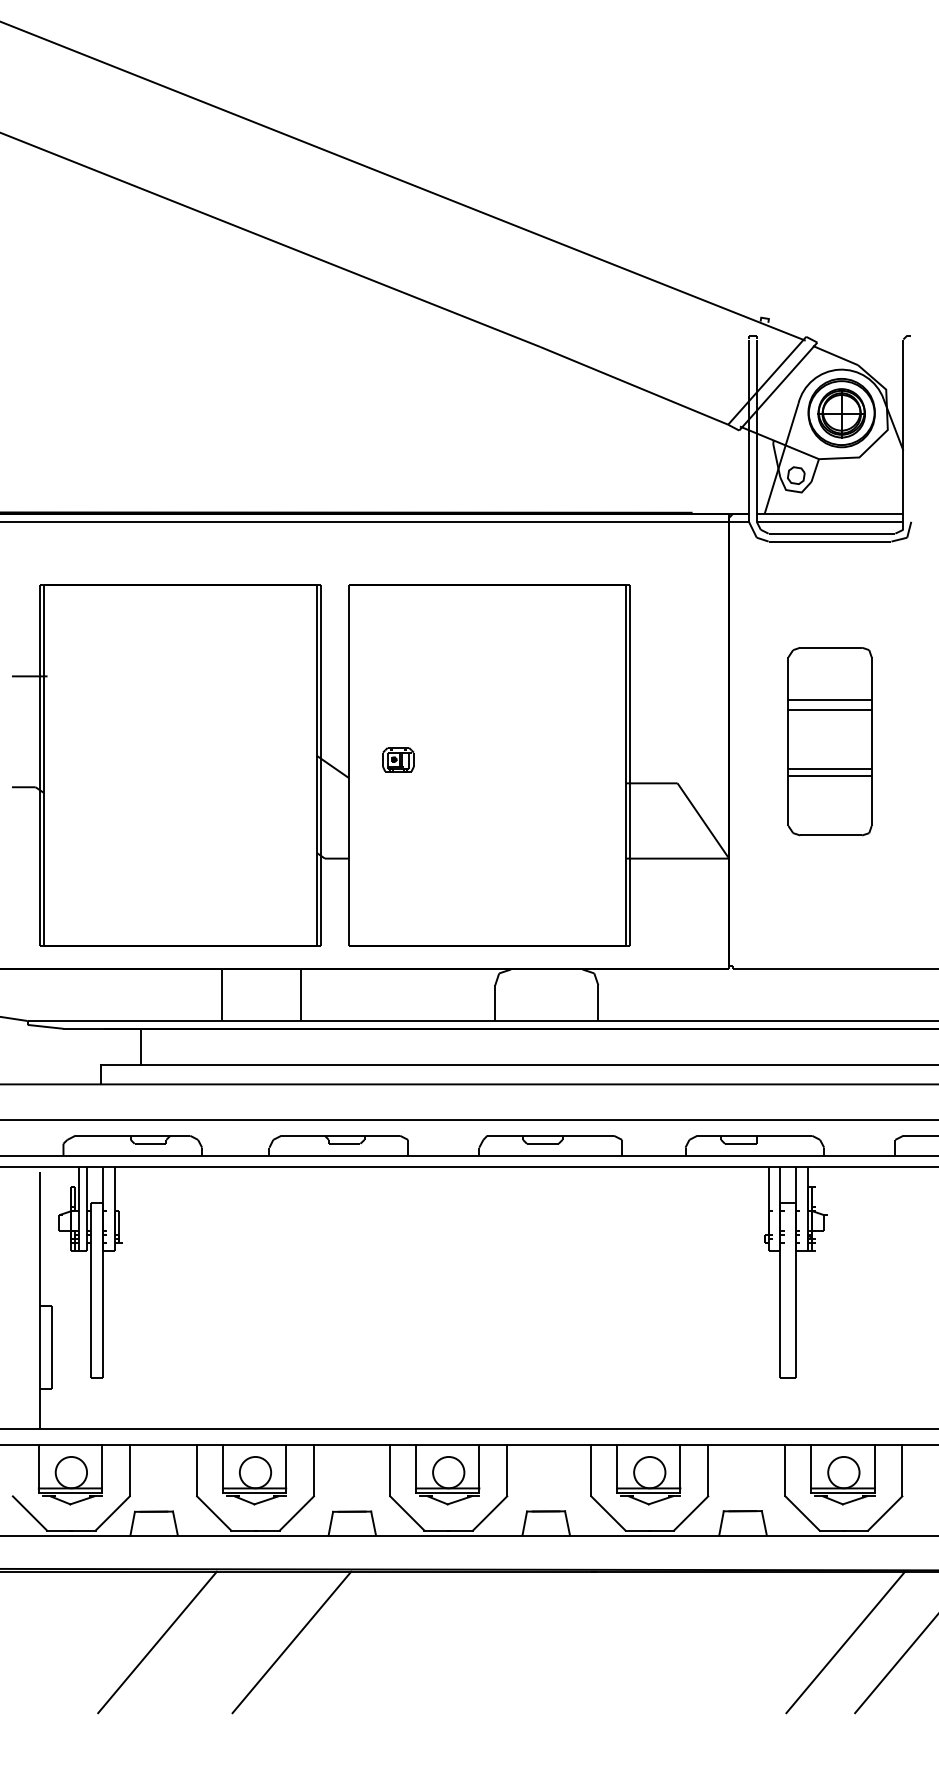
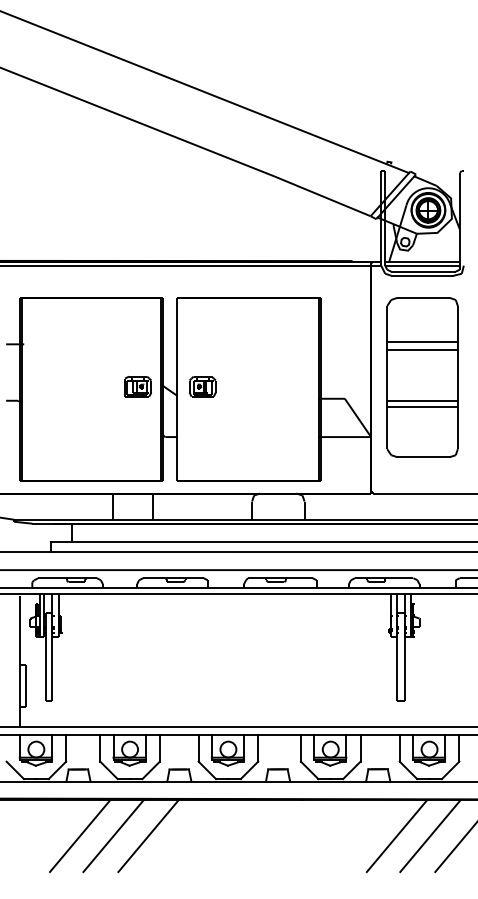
part: (830, 741) -> (422, 377), size x1.67
part: (270, 759) -> (137, 386), added
part: (397, 759) -> (202, 386), size x1.67
line: (222, 1643) -> (113, 836), added
line: (778, 1643) -> (396, 836), added

